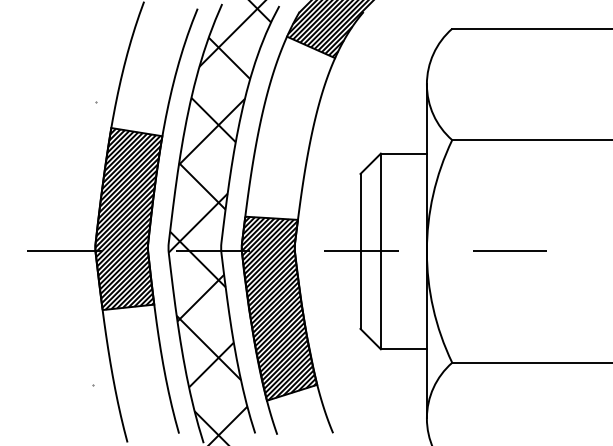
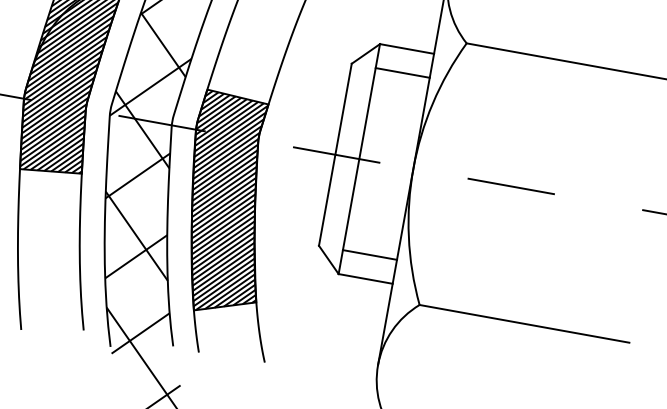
line: (403, 173) -> (402, 72), added
line: (403, 328) -> (369, 254), added

